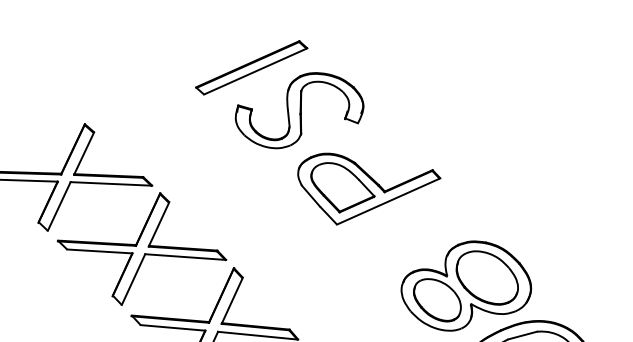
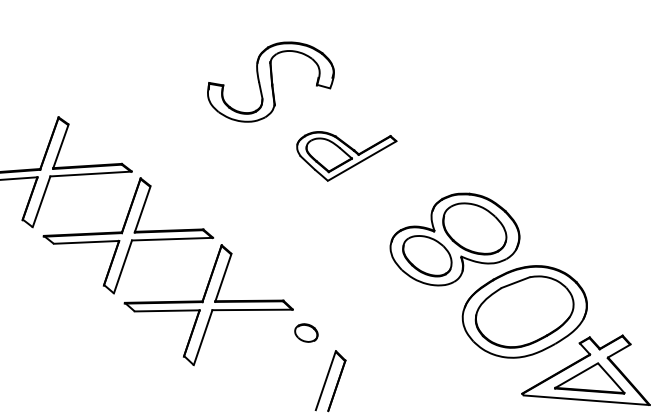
part: (251, 67) -> (218, 43), removed
part: (367, 192) -> (346, 156), size x0.7

